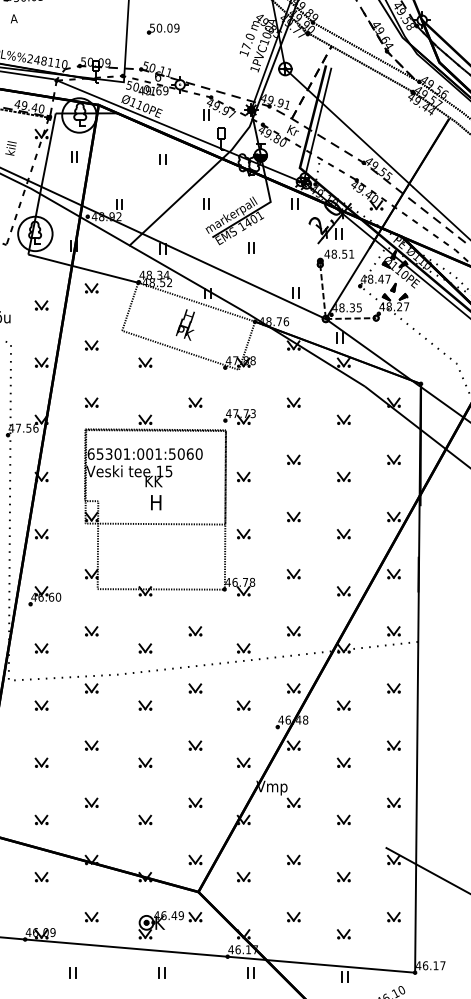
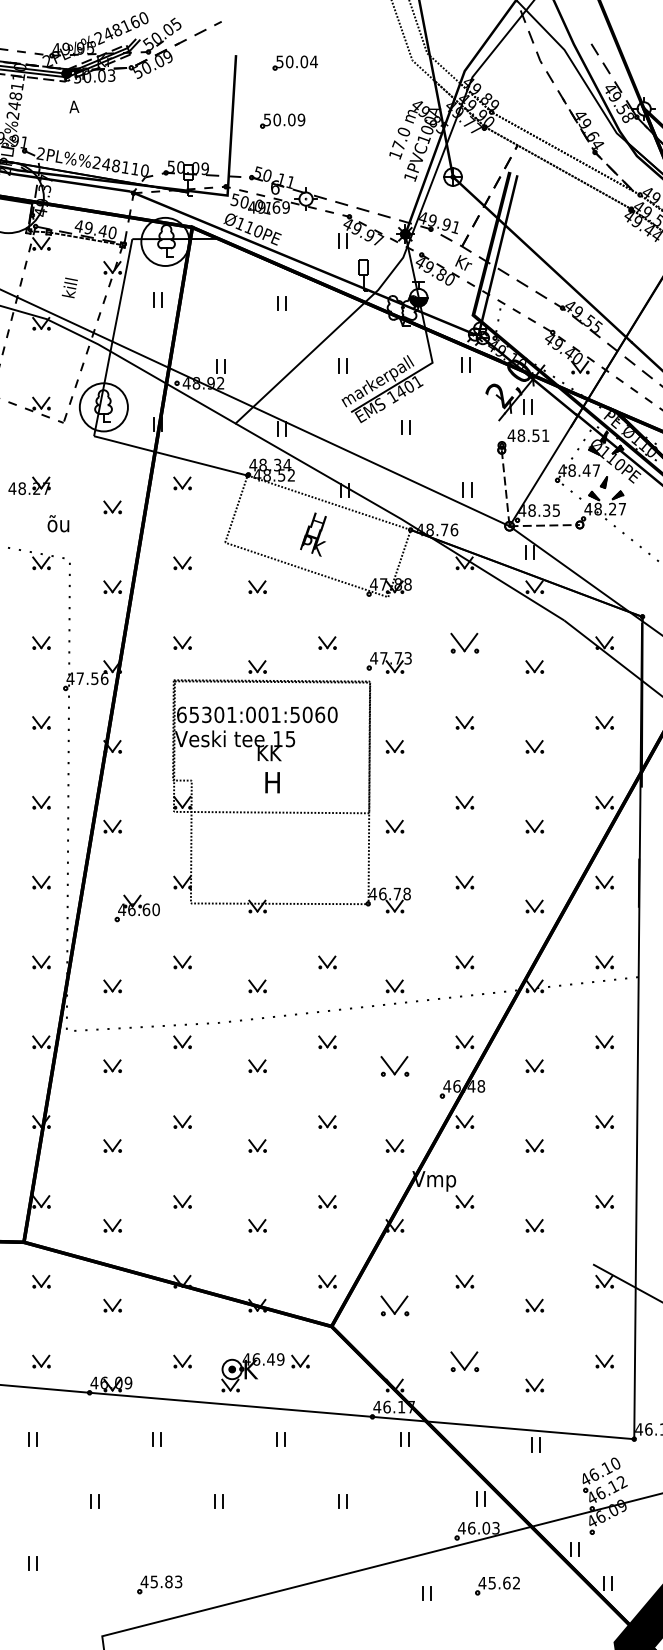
part: (293, 402) -> (464, 642), size x1.6
part: (44, 596) -> (136, 908), moved
part: (243, 705) -> (394, 1065), size x1.6
part: (243, 877) -> (394, 1305), size x1.6
part: (293, 917) -> (464, 1361), size x1.6
part: (169, 919) -> (264, 1365), moved

